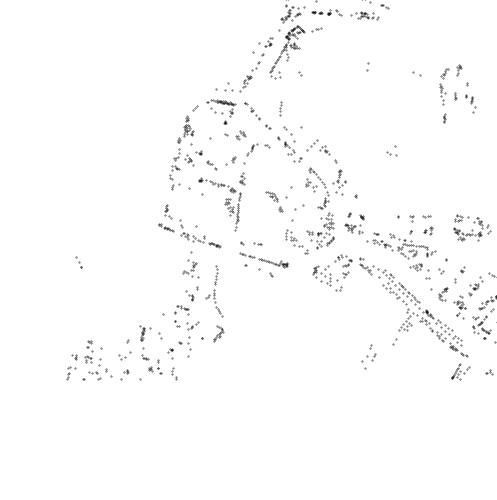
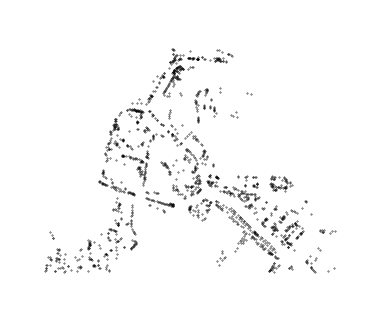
part: (457, 93) -> (205, 105), moved
part: (392, 150) -> (234, 114), moved
part: (77, 262) -> (51, 235), moved

